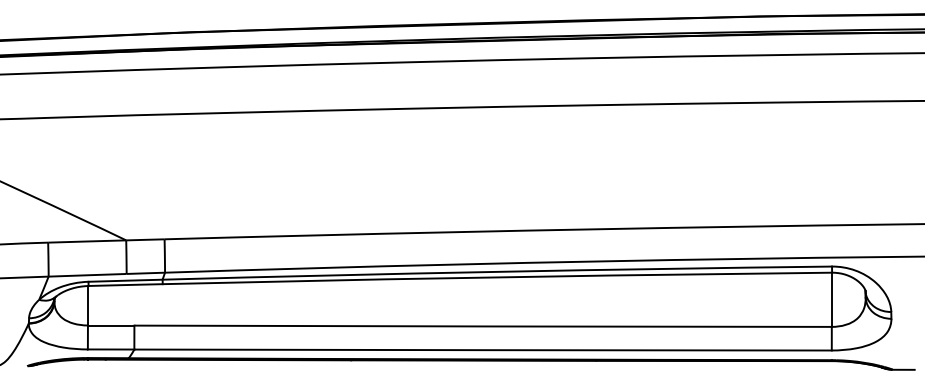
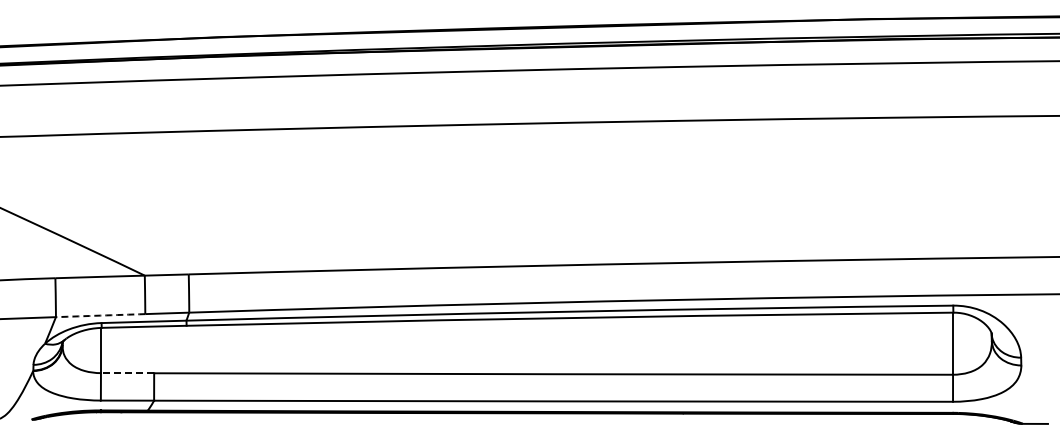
arc: (87, 275) -> (100, 315), solid -> dashed
line: (111, 325) -> (127, 373), solid -> dashed

